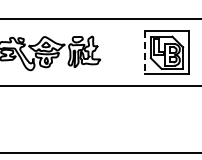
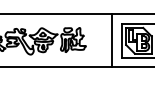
line: (133, 52) -> (112, 40), added
line: (145, 52) -> (121, 40), dashed -> solid

